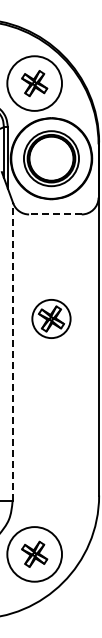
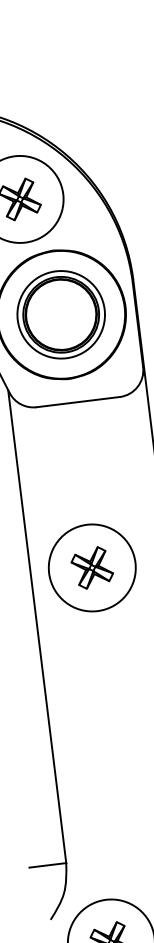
line: (54, 214) -> (76, 402), dashed -> solid
circle: (51, 318) -> (92, 567), size x1.43
line: (12, 351) -> (37, 626), dashed -> solid

